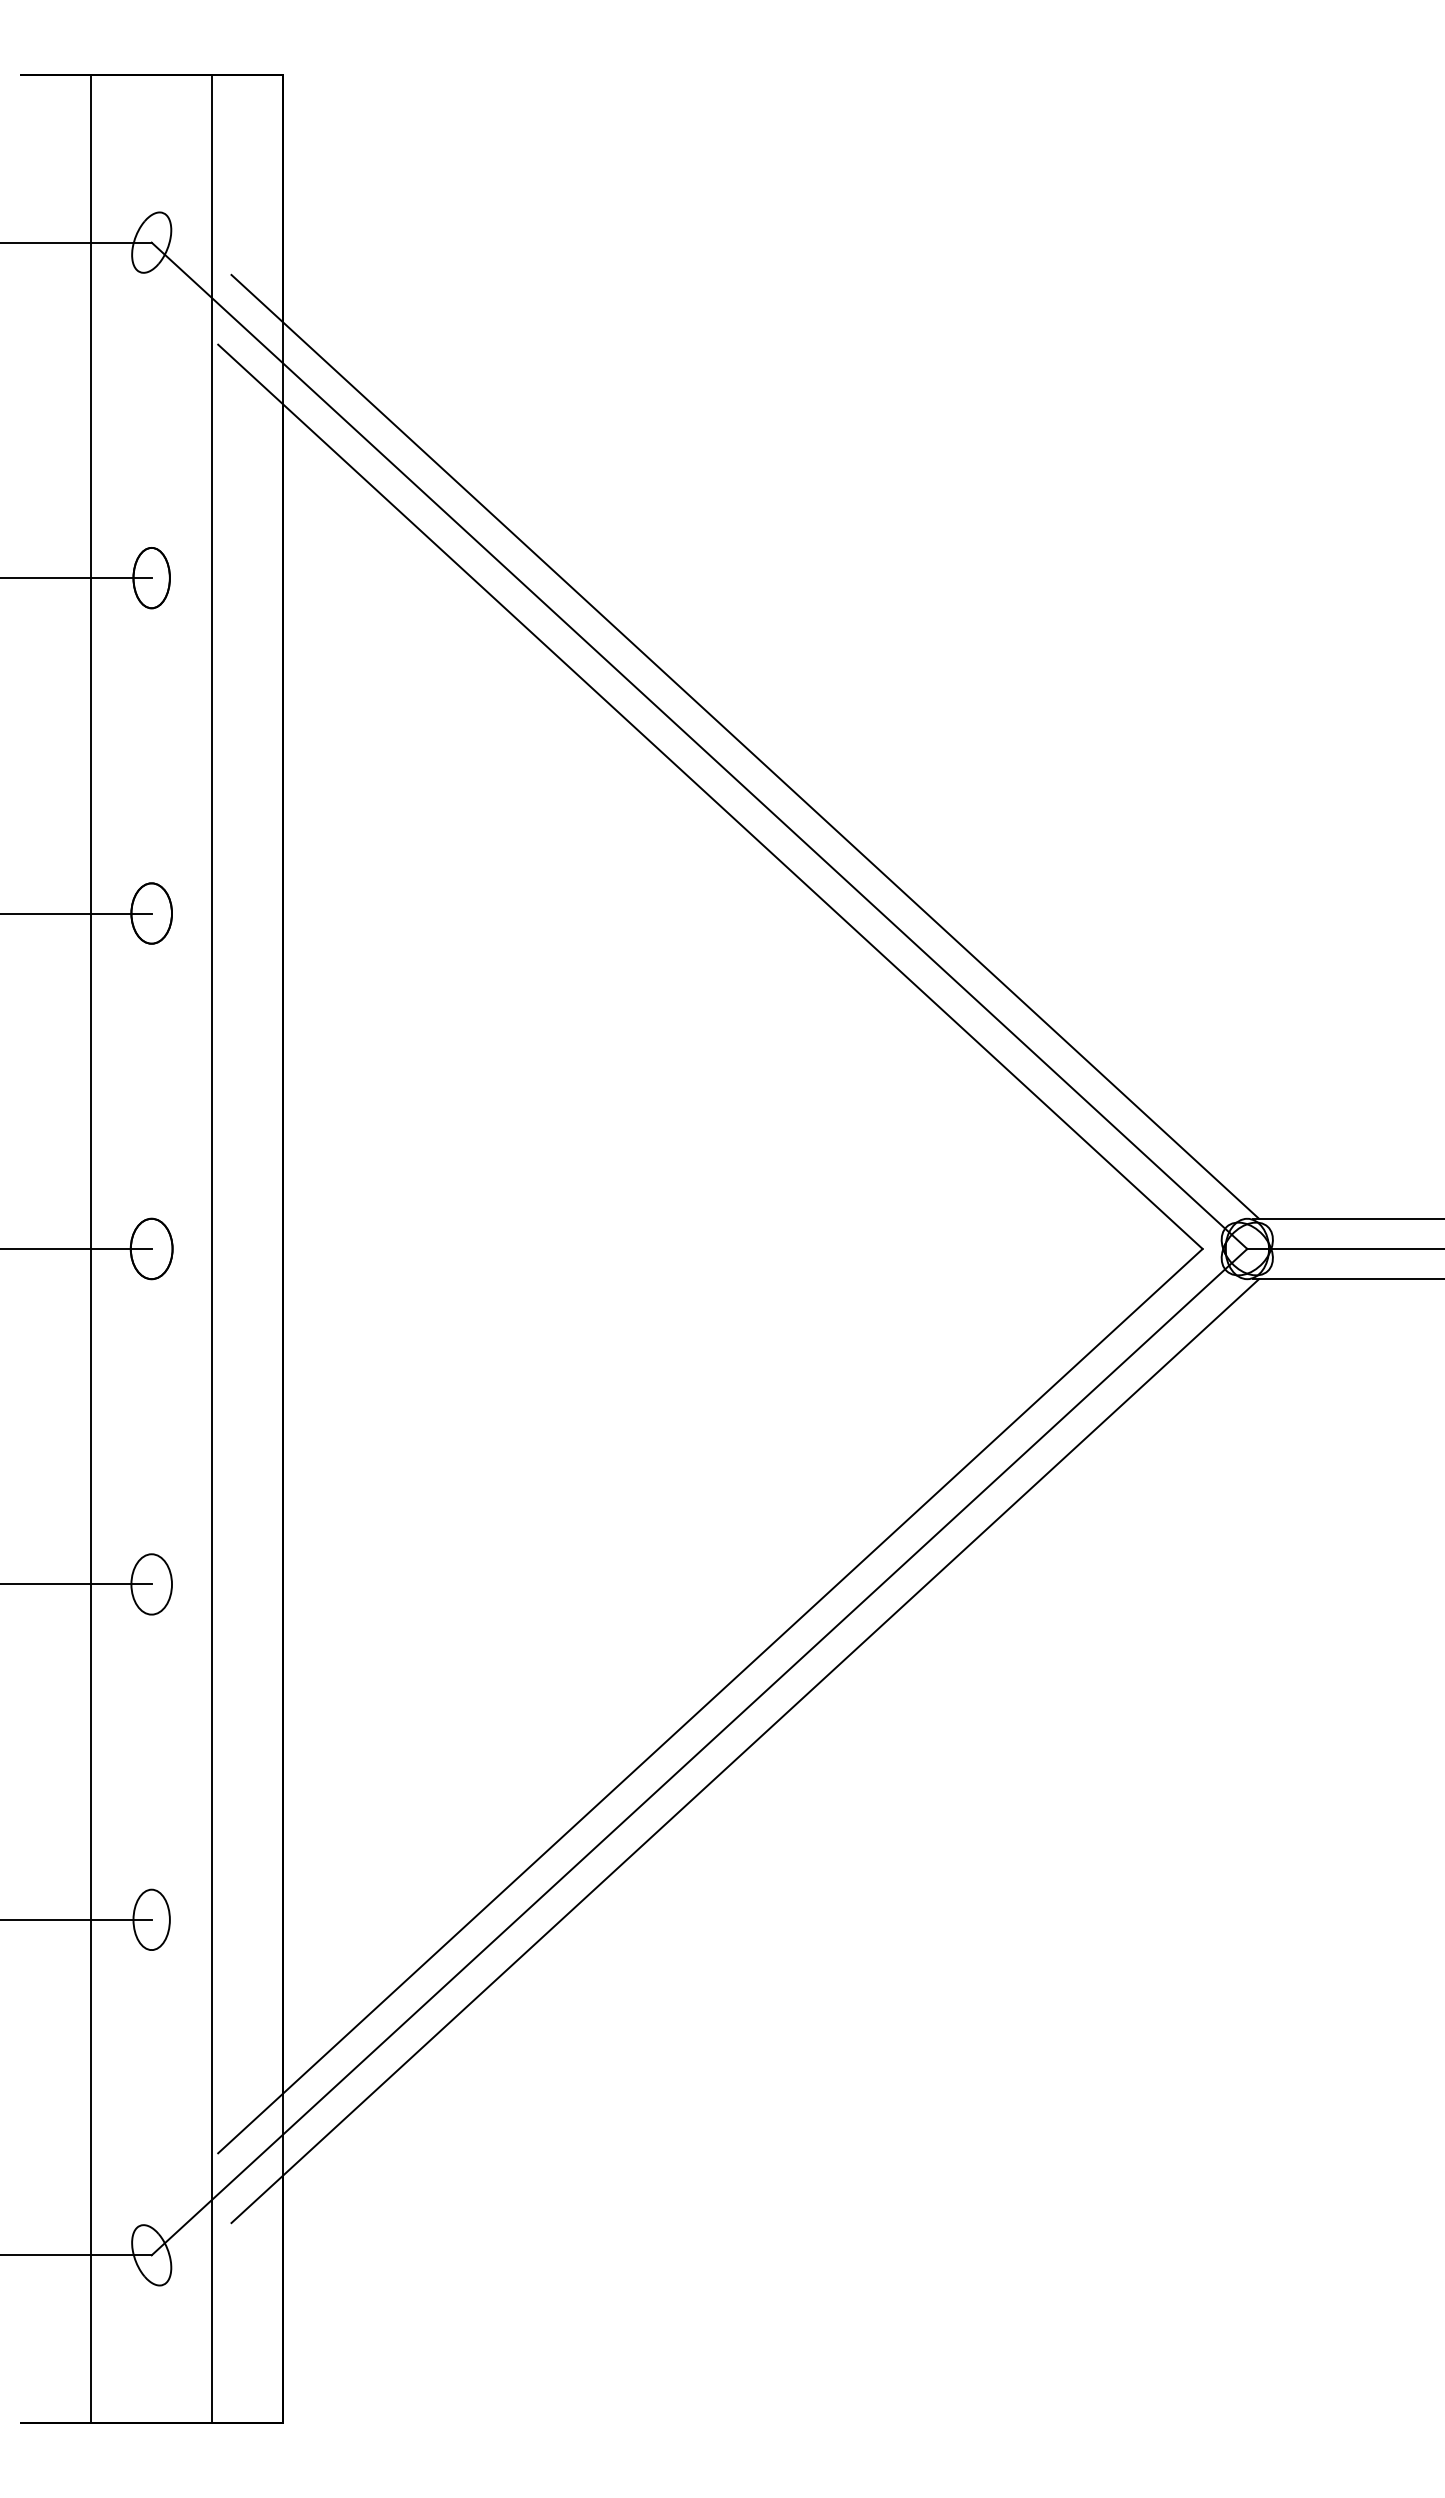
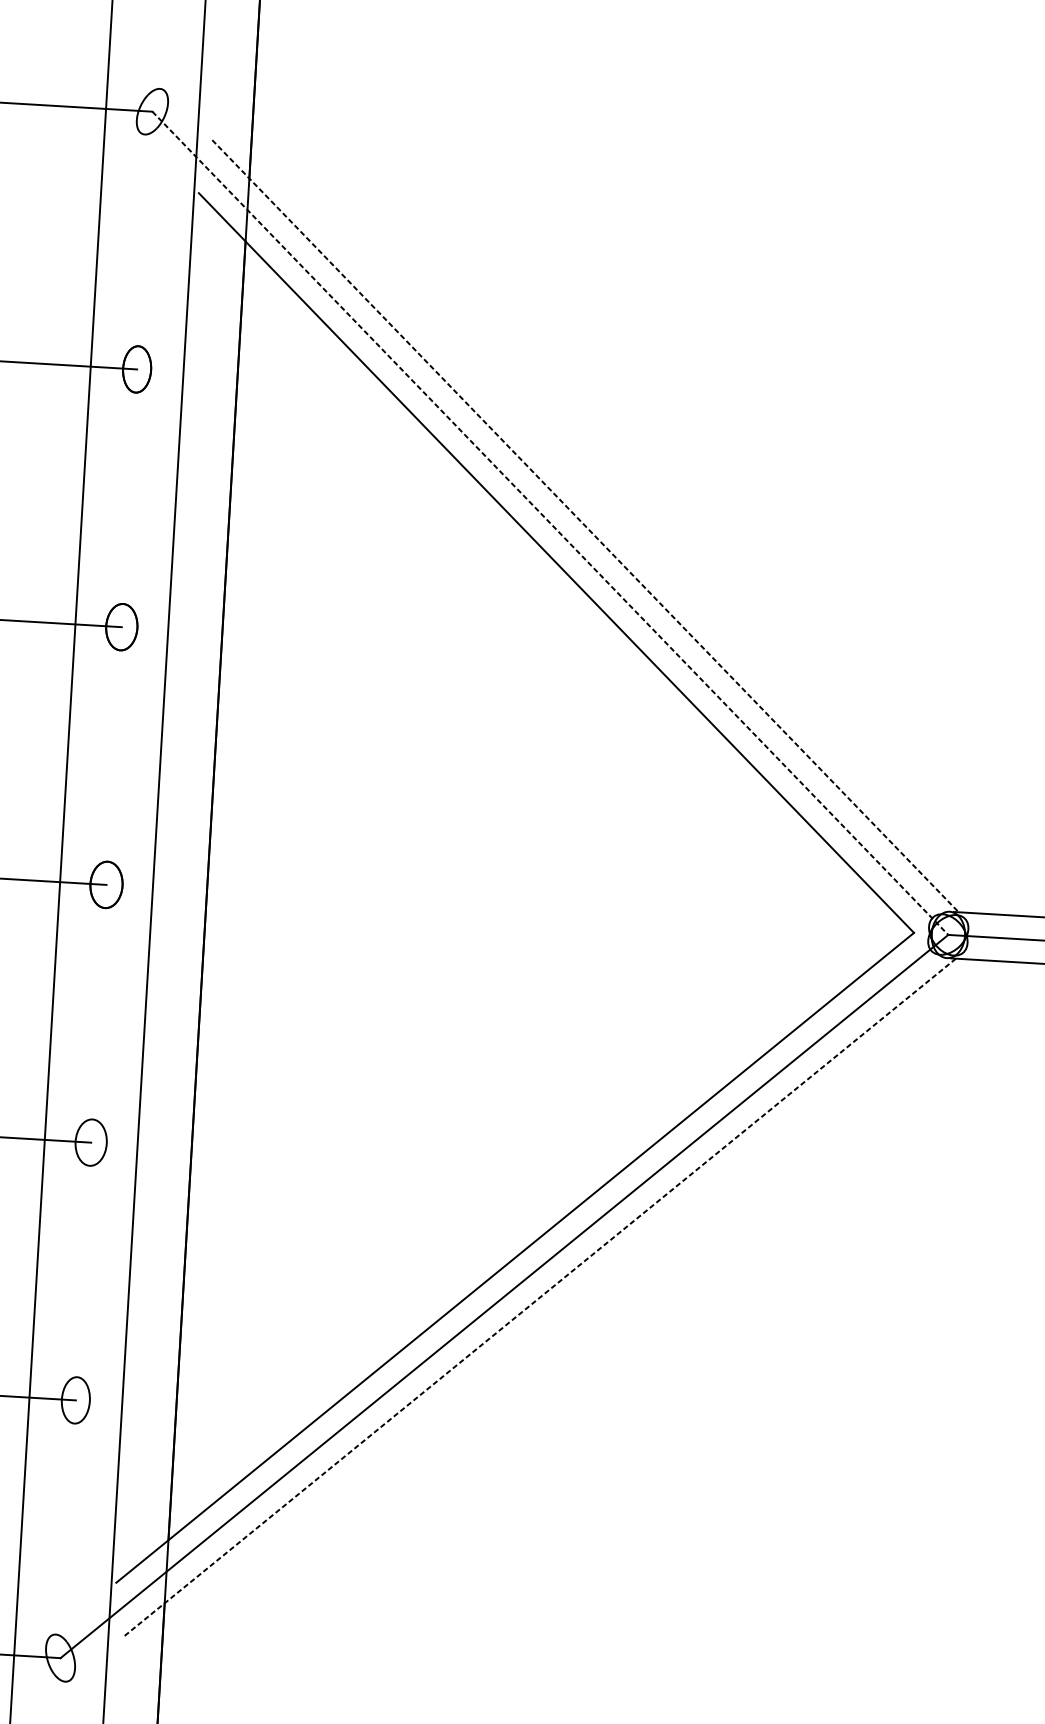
line: (699, 745) -> (550, 523), solid -> dashed
line: (745, 746) -> (585, 525), solid -> dashed
line: (745, 1751) -> (539, 1298), solid -> dashed

